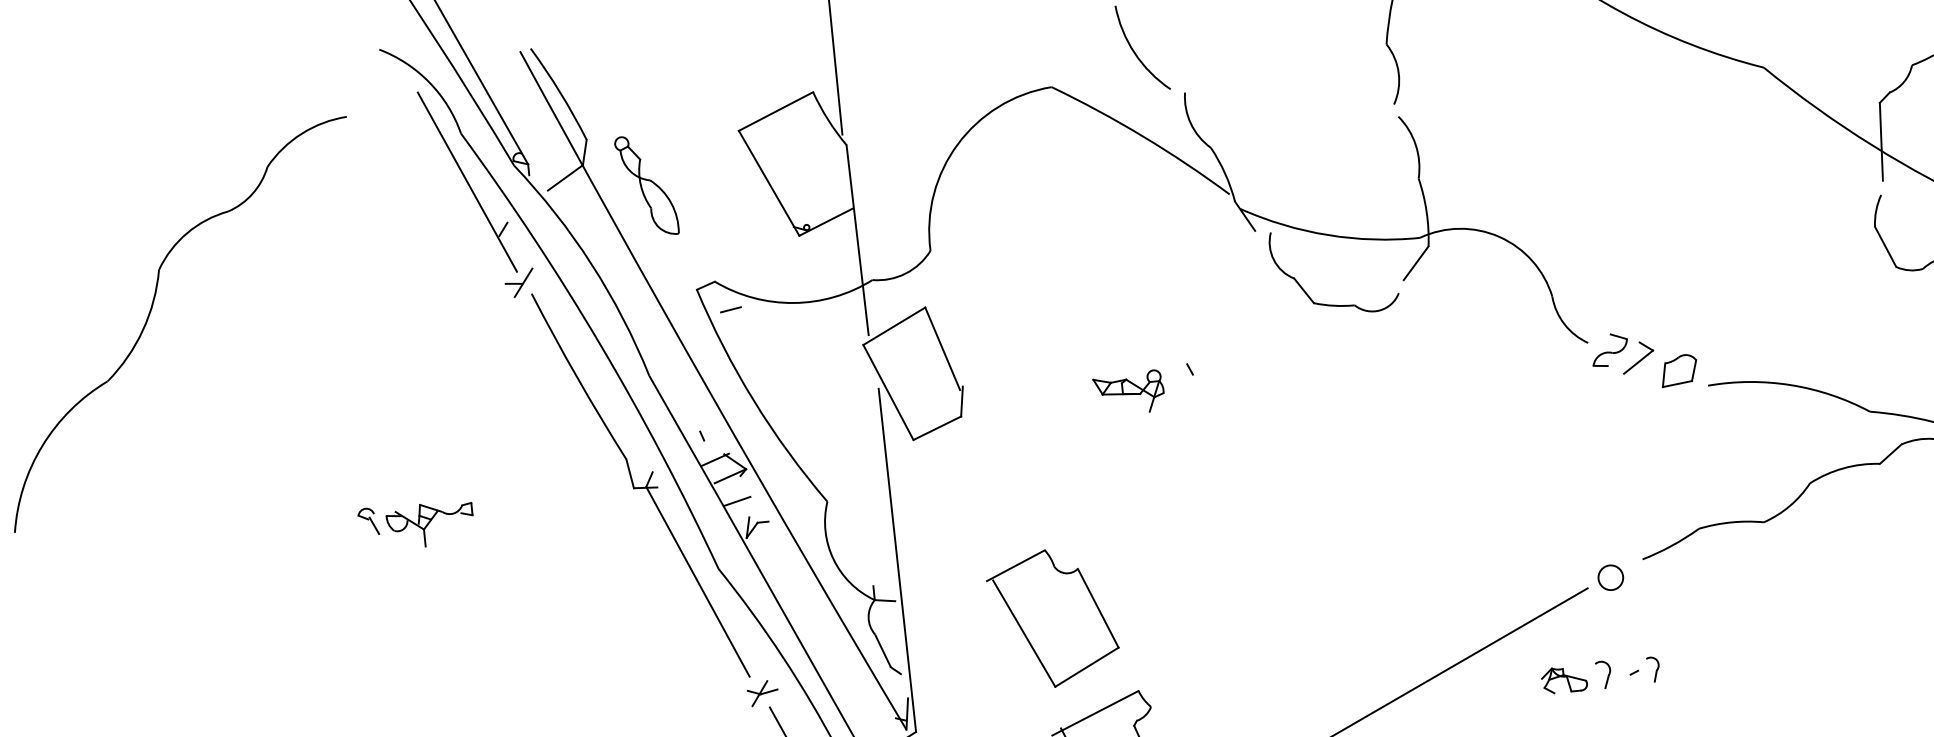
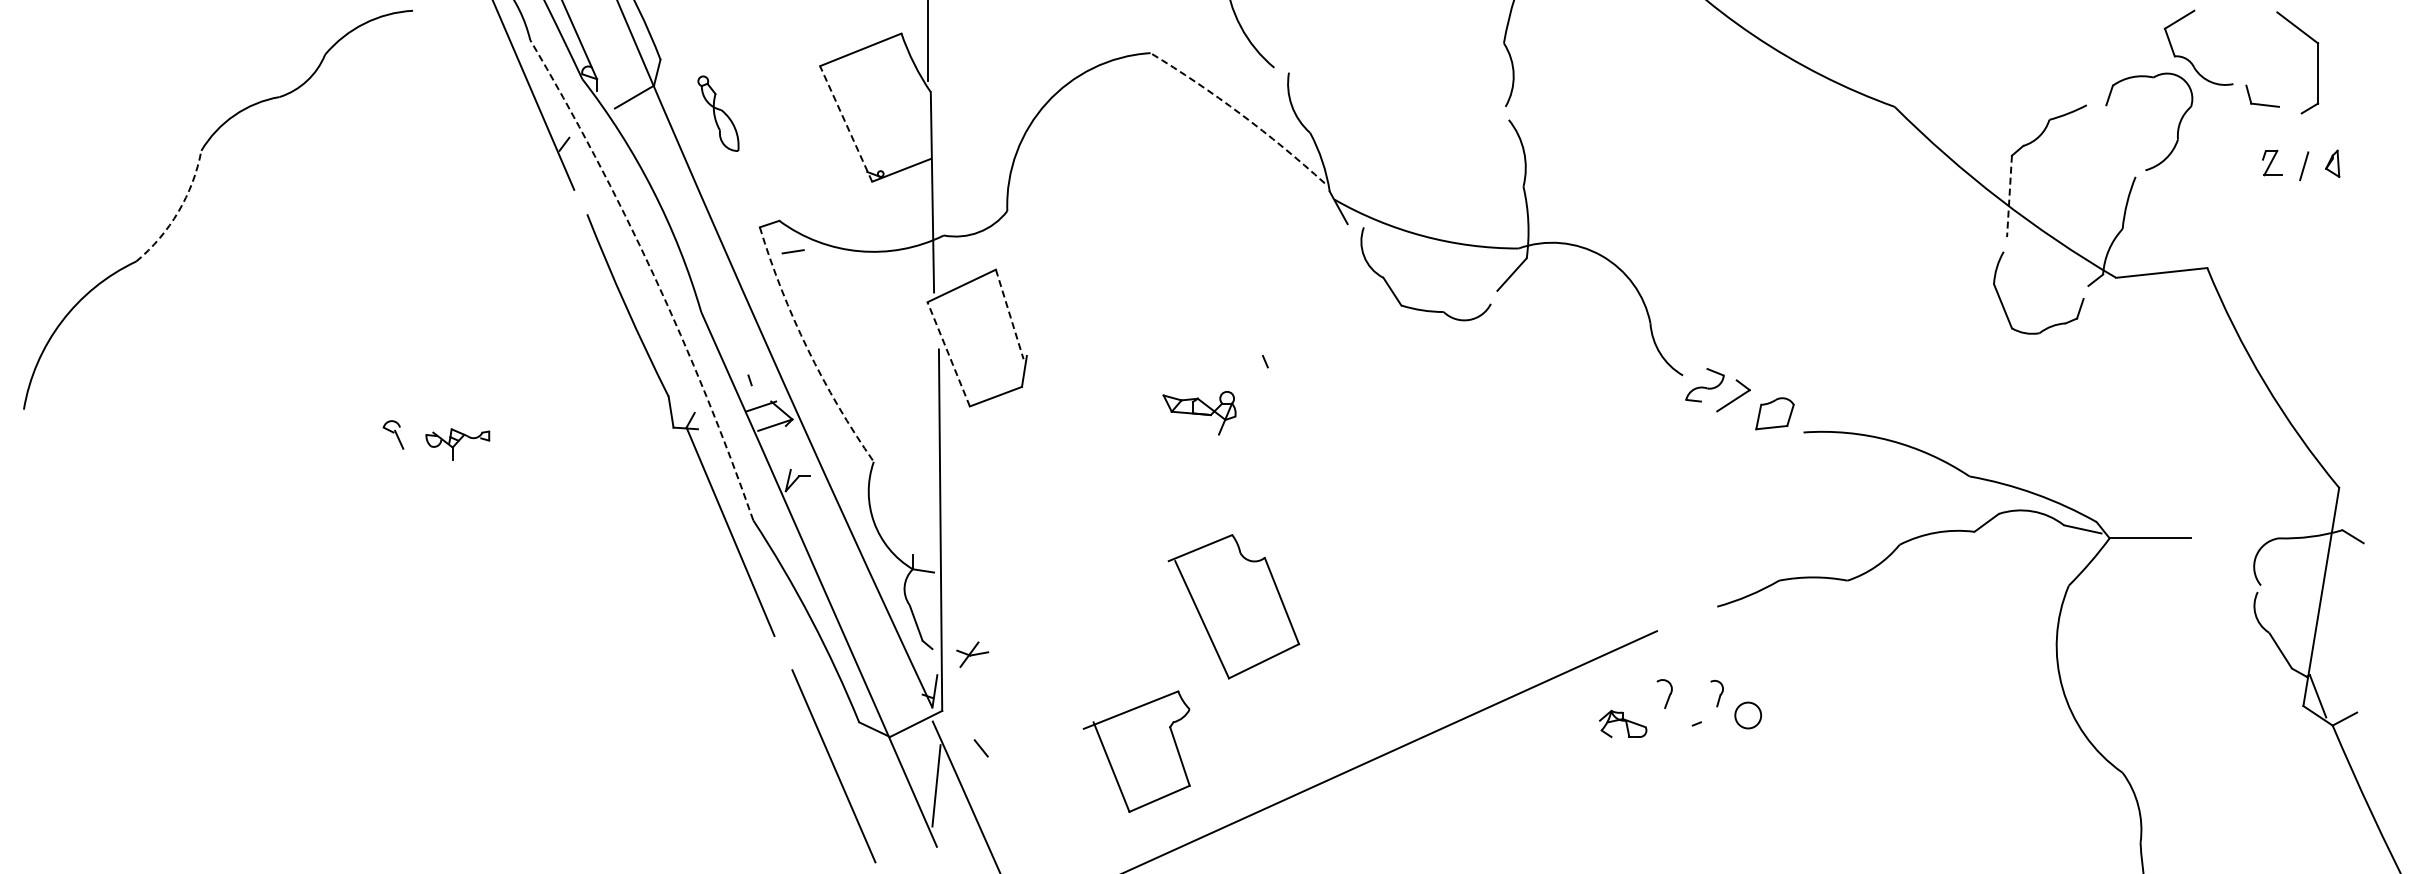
arc: (1142, 136) -> (1240, 114), solid -> dashed
line: (1881, 141) -> (2009, 196), solid -> dashed
line: (768, 182) -> (845, 123), solid -> dashed
part: (646, 185) -> (718, 113), size x0.7
part: (519, 282) -> (575, 201), removed
arc: (143, 329) -> (178, 211), solid -> dashed
arc: (600, 344) -> (653, 274), solid -> dashed
line: (942, 348) -> (1009, 314), solid -> dashed
line: (888, 391) -> (948, 353), solid -> dashed
part: (1129, 393) -> (1199, 413), moved
arc: (753, 401) -> (807, 349), solid -> dashed
line: (737, 500) -> (780, 451), removed
part: (430, 524) -> (457, 444), size x0.7
circle: (1610, 577) -> (1747, 715), moved
part: (1052, 618) -> (1233, 606), moved
part: (1652, 669) -> (1716, 693), moved
part: (1603, 674) -> (1664, 693), moved
part: (762, 693) -> (972, 654), moved

